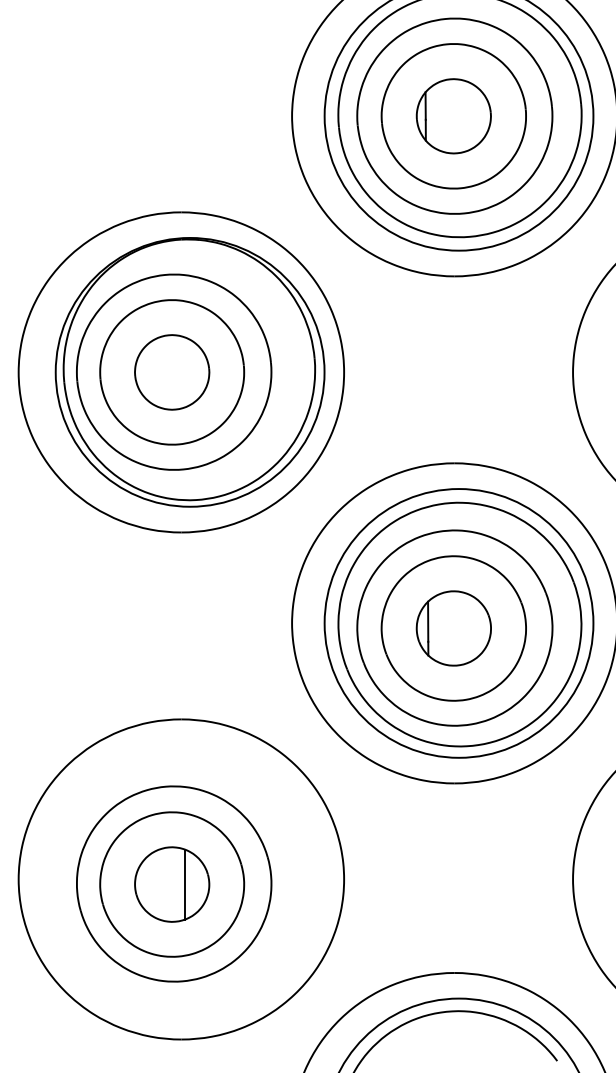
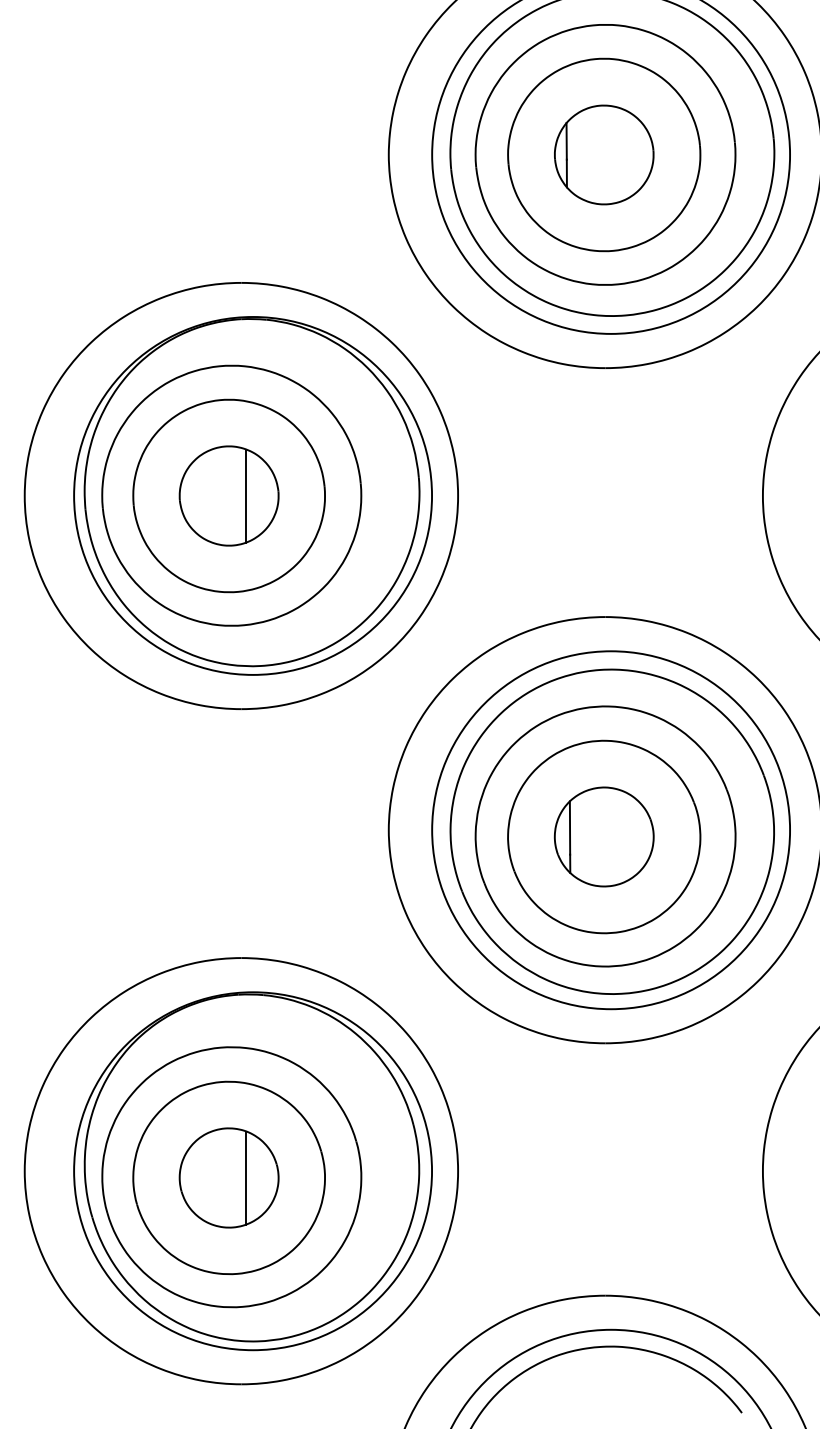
line: (185, 372) -> (246, 495), added
part: (189, 879) -> (252, 1171), added

